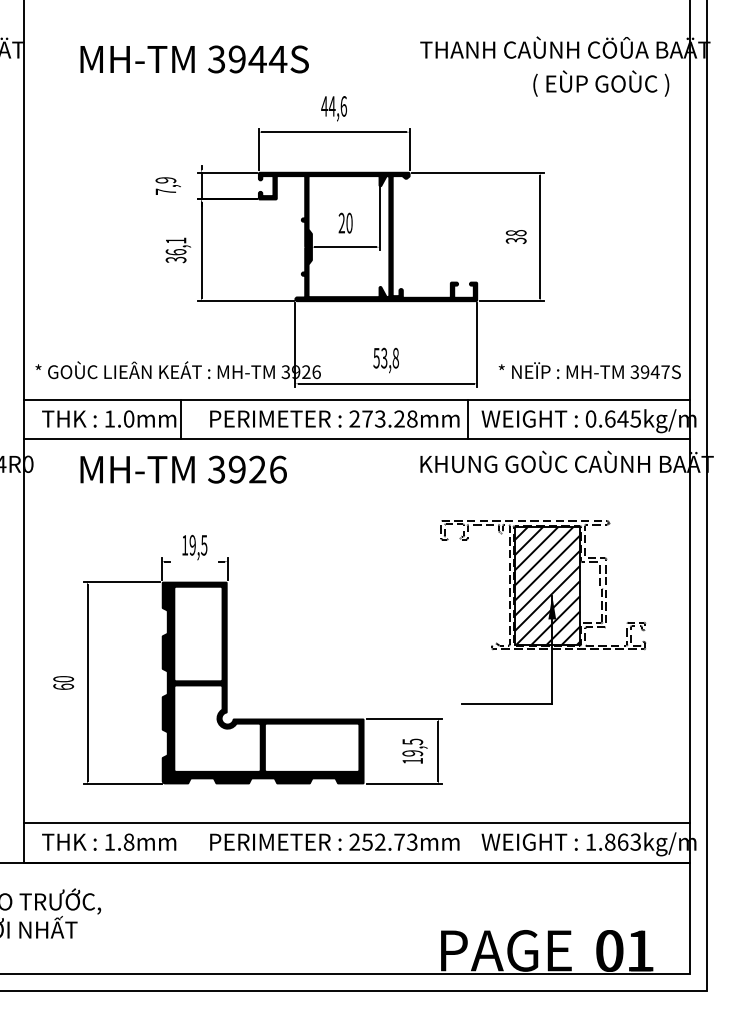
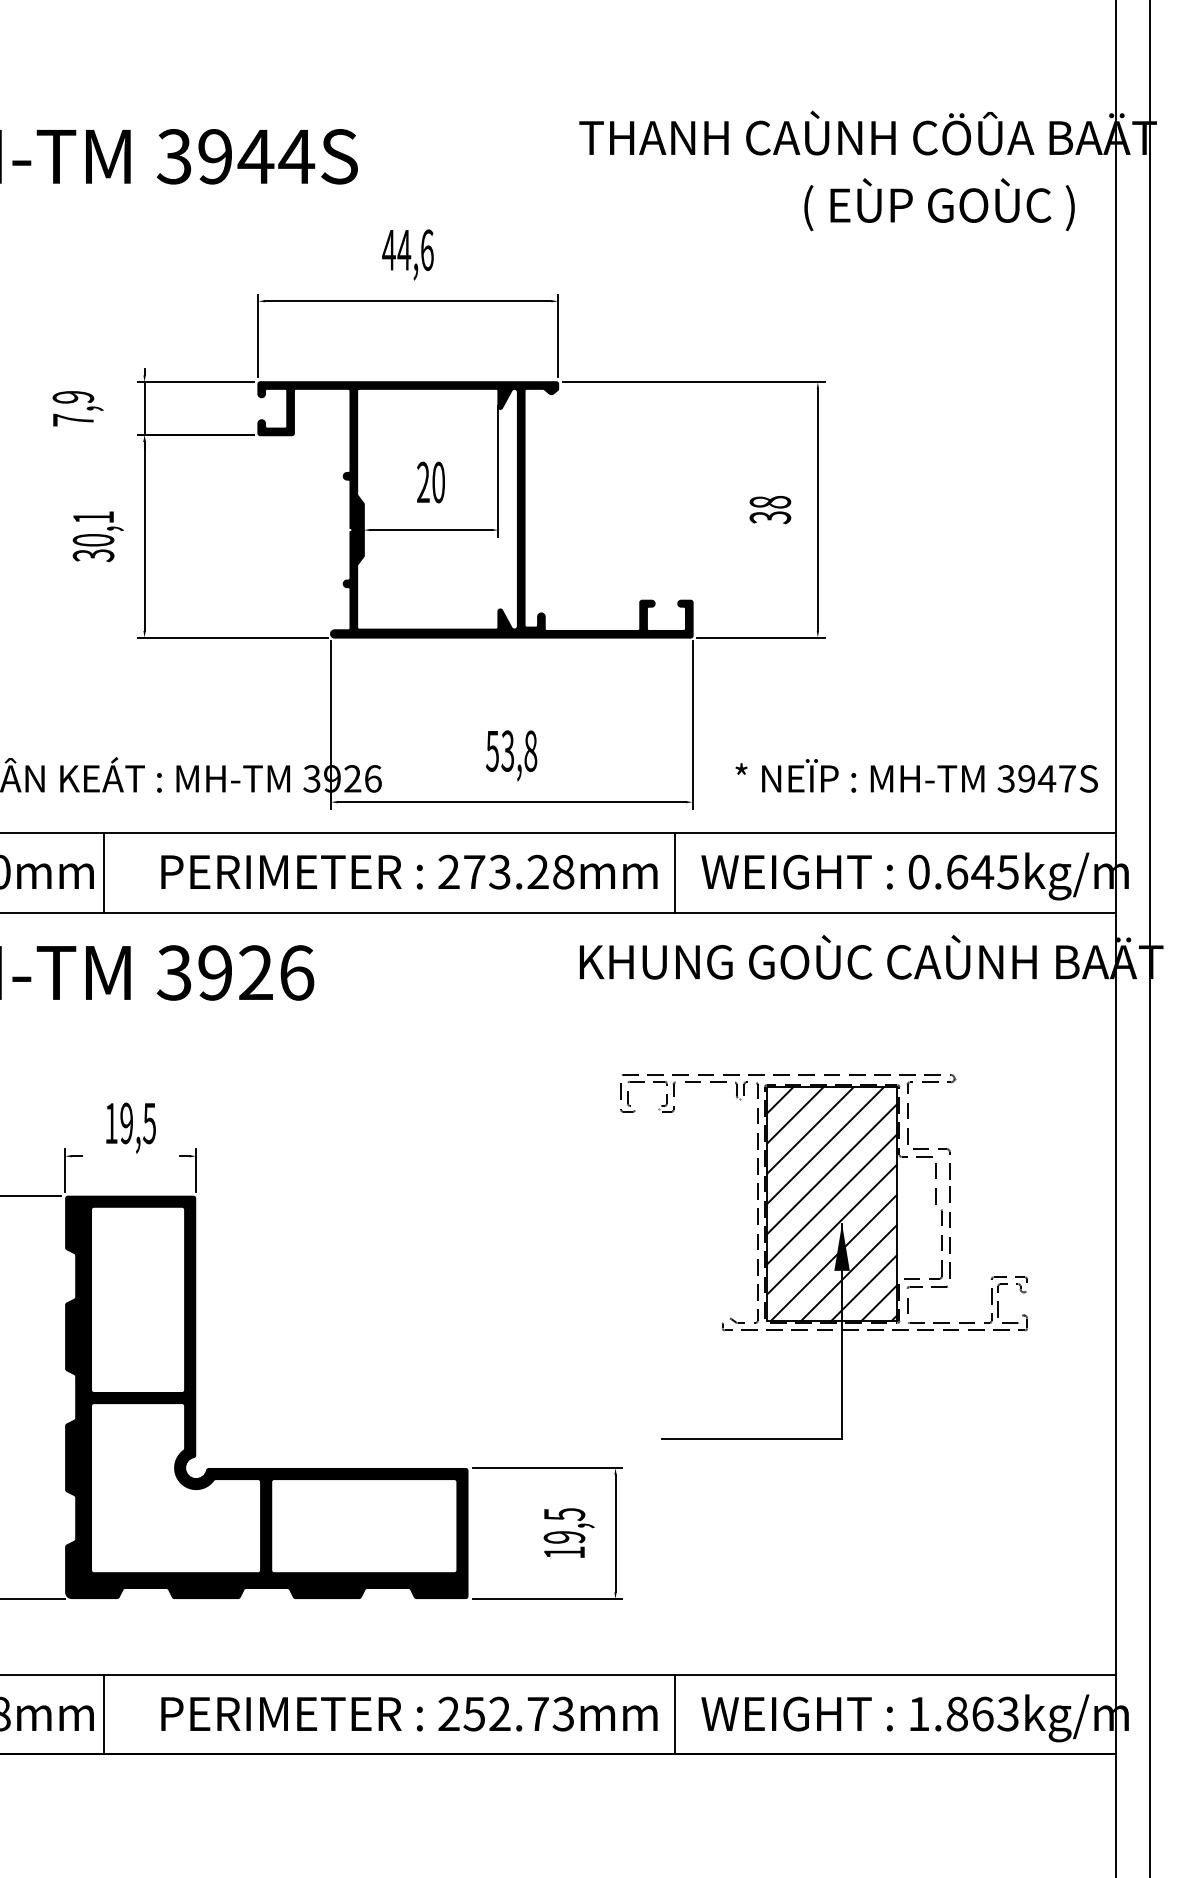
text: (175, 252) -> (92, 540), 36,1 -> 30,1
line: (181, 842) -> (104, 1714), added
line: (468, 842) -> (675, 1714), added

